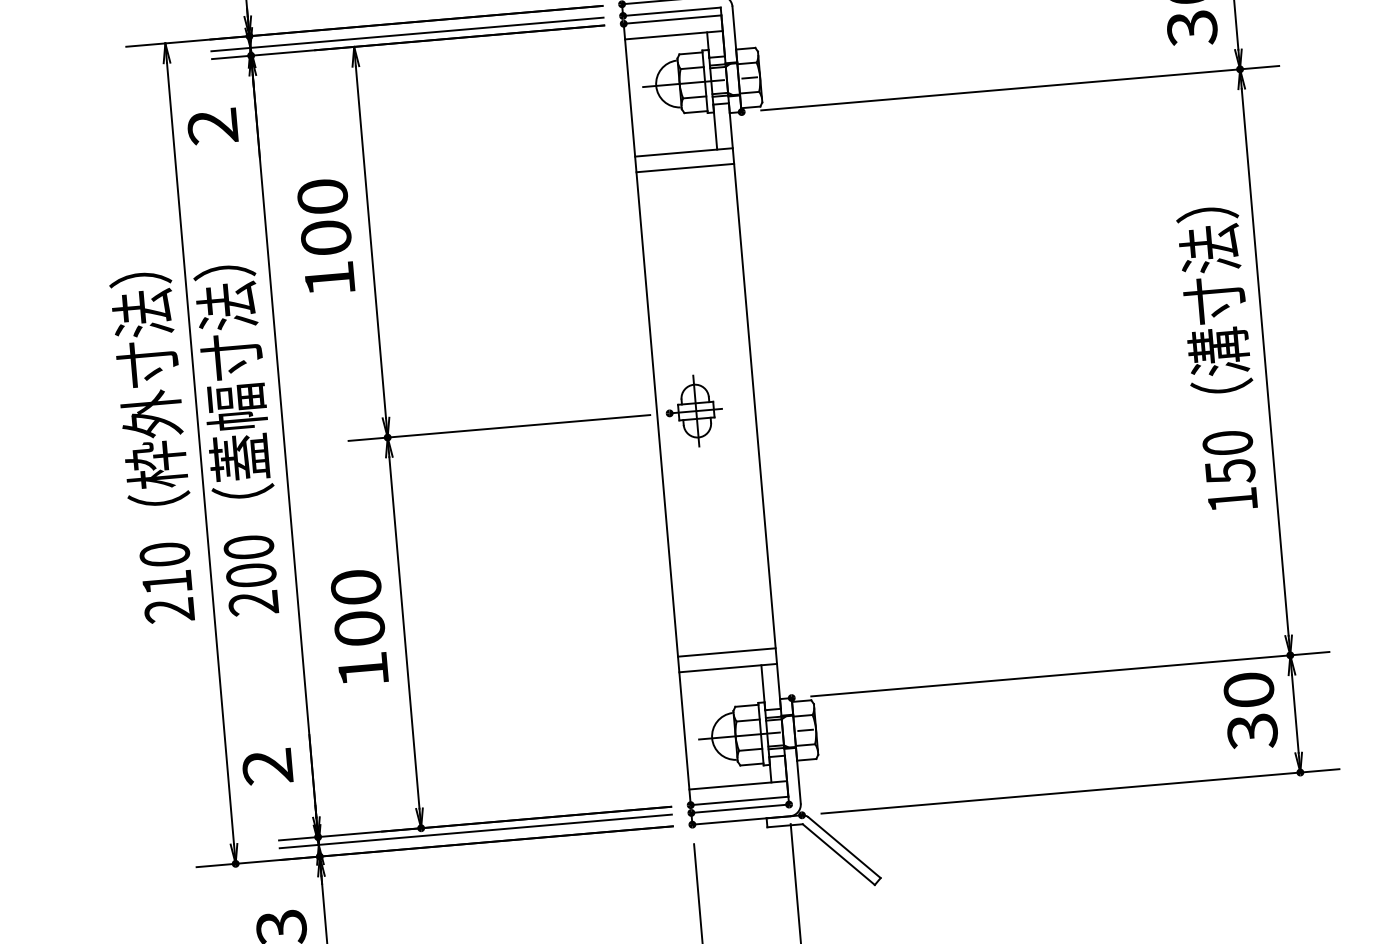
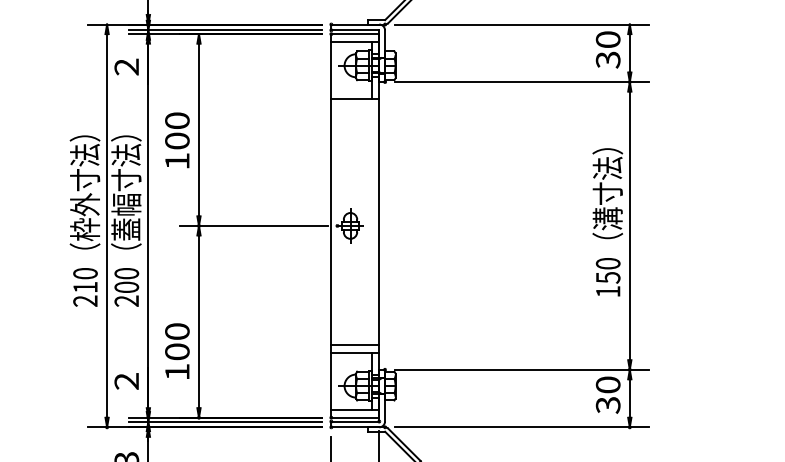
line: (685, 169) -> (355, 107), removed
text: (326, 236) -> (177, 140), moved
text: (359, 625) -> (177, 350), moved

